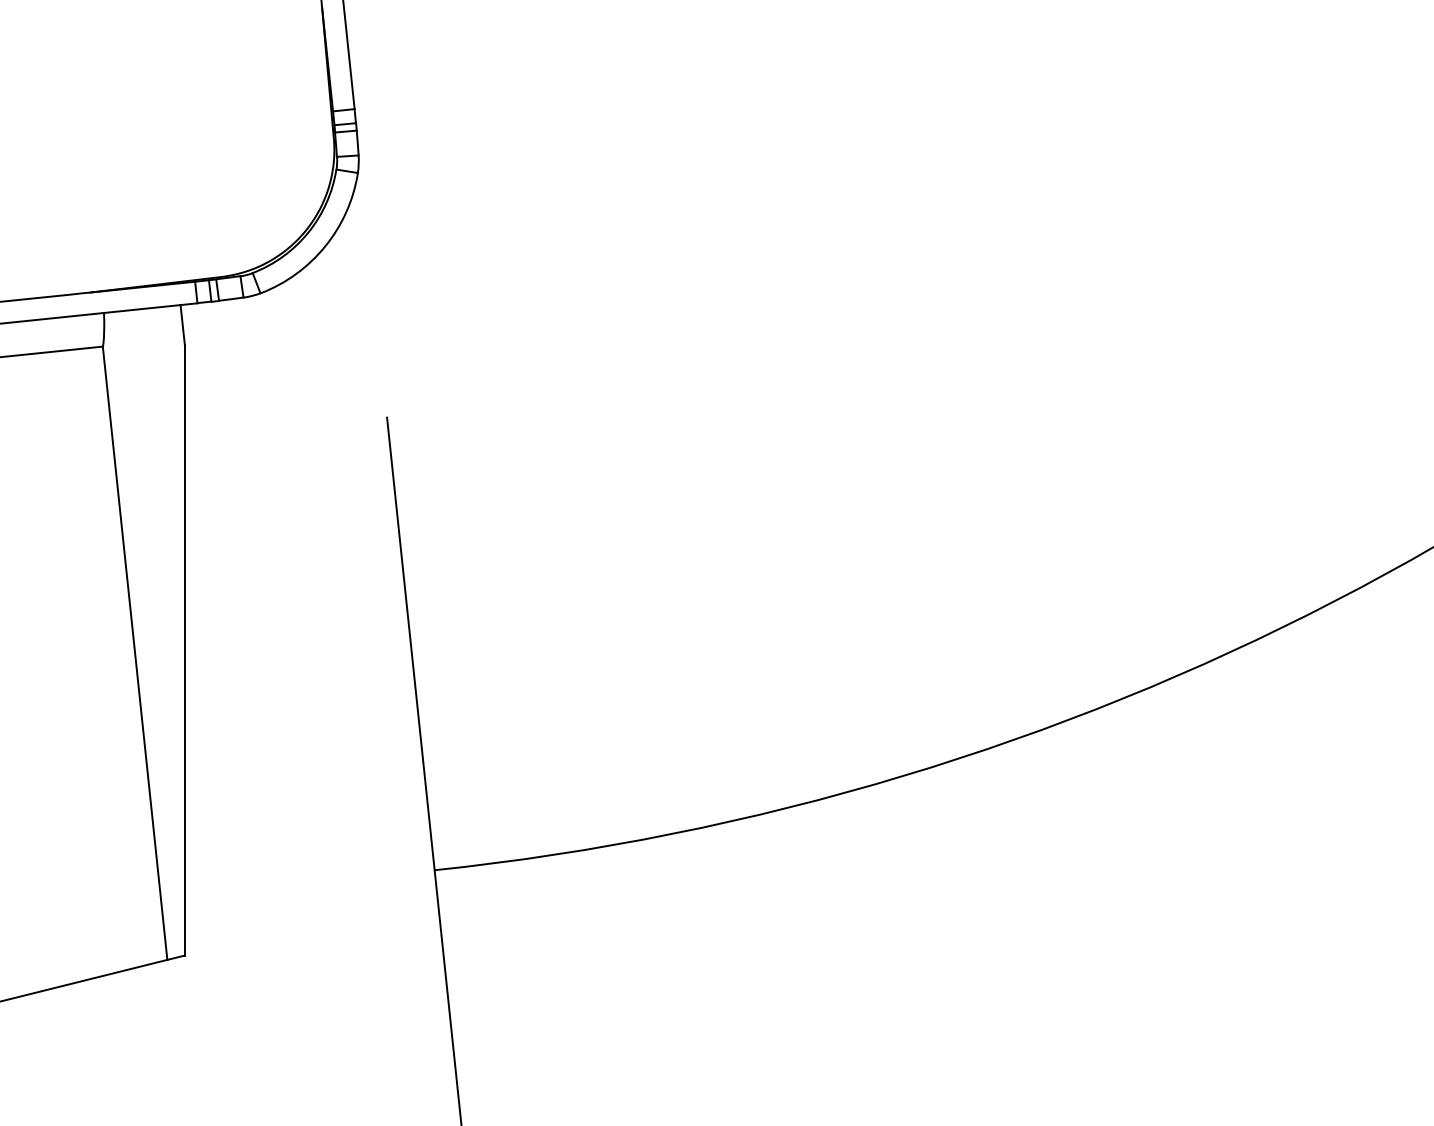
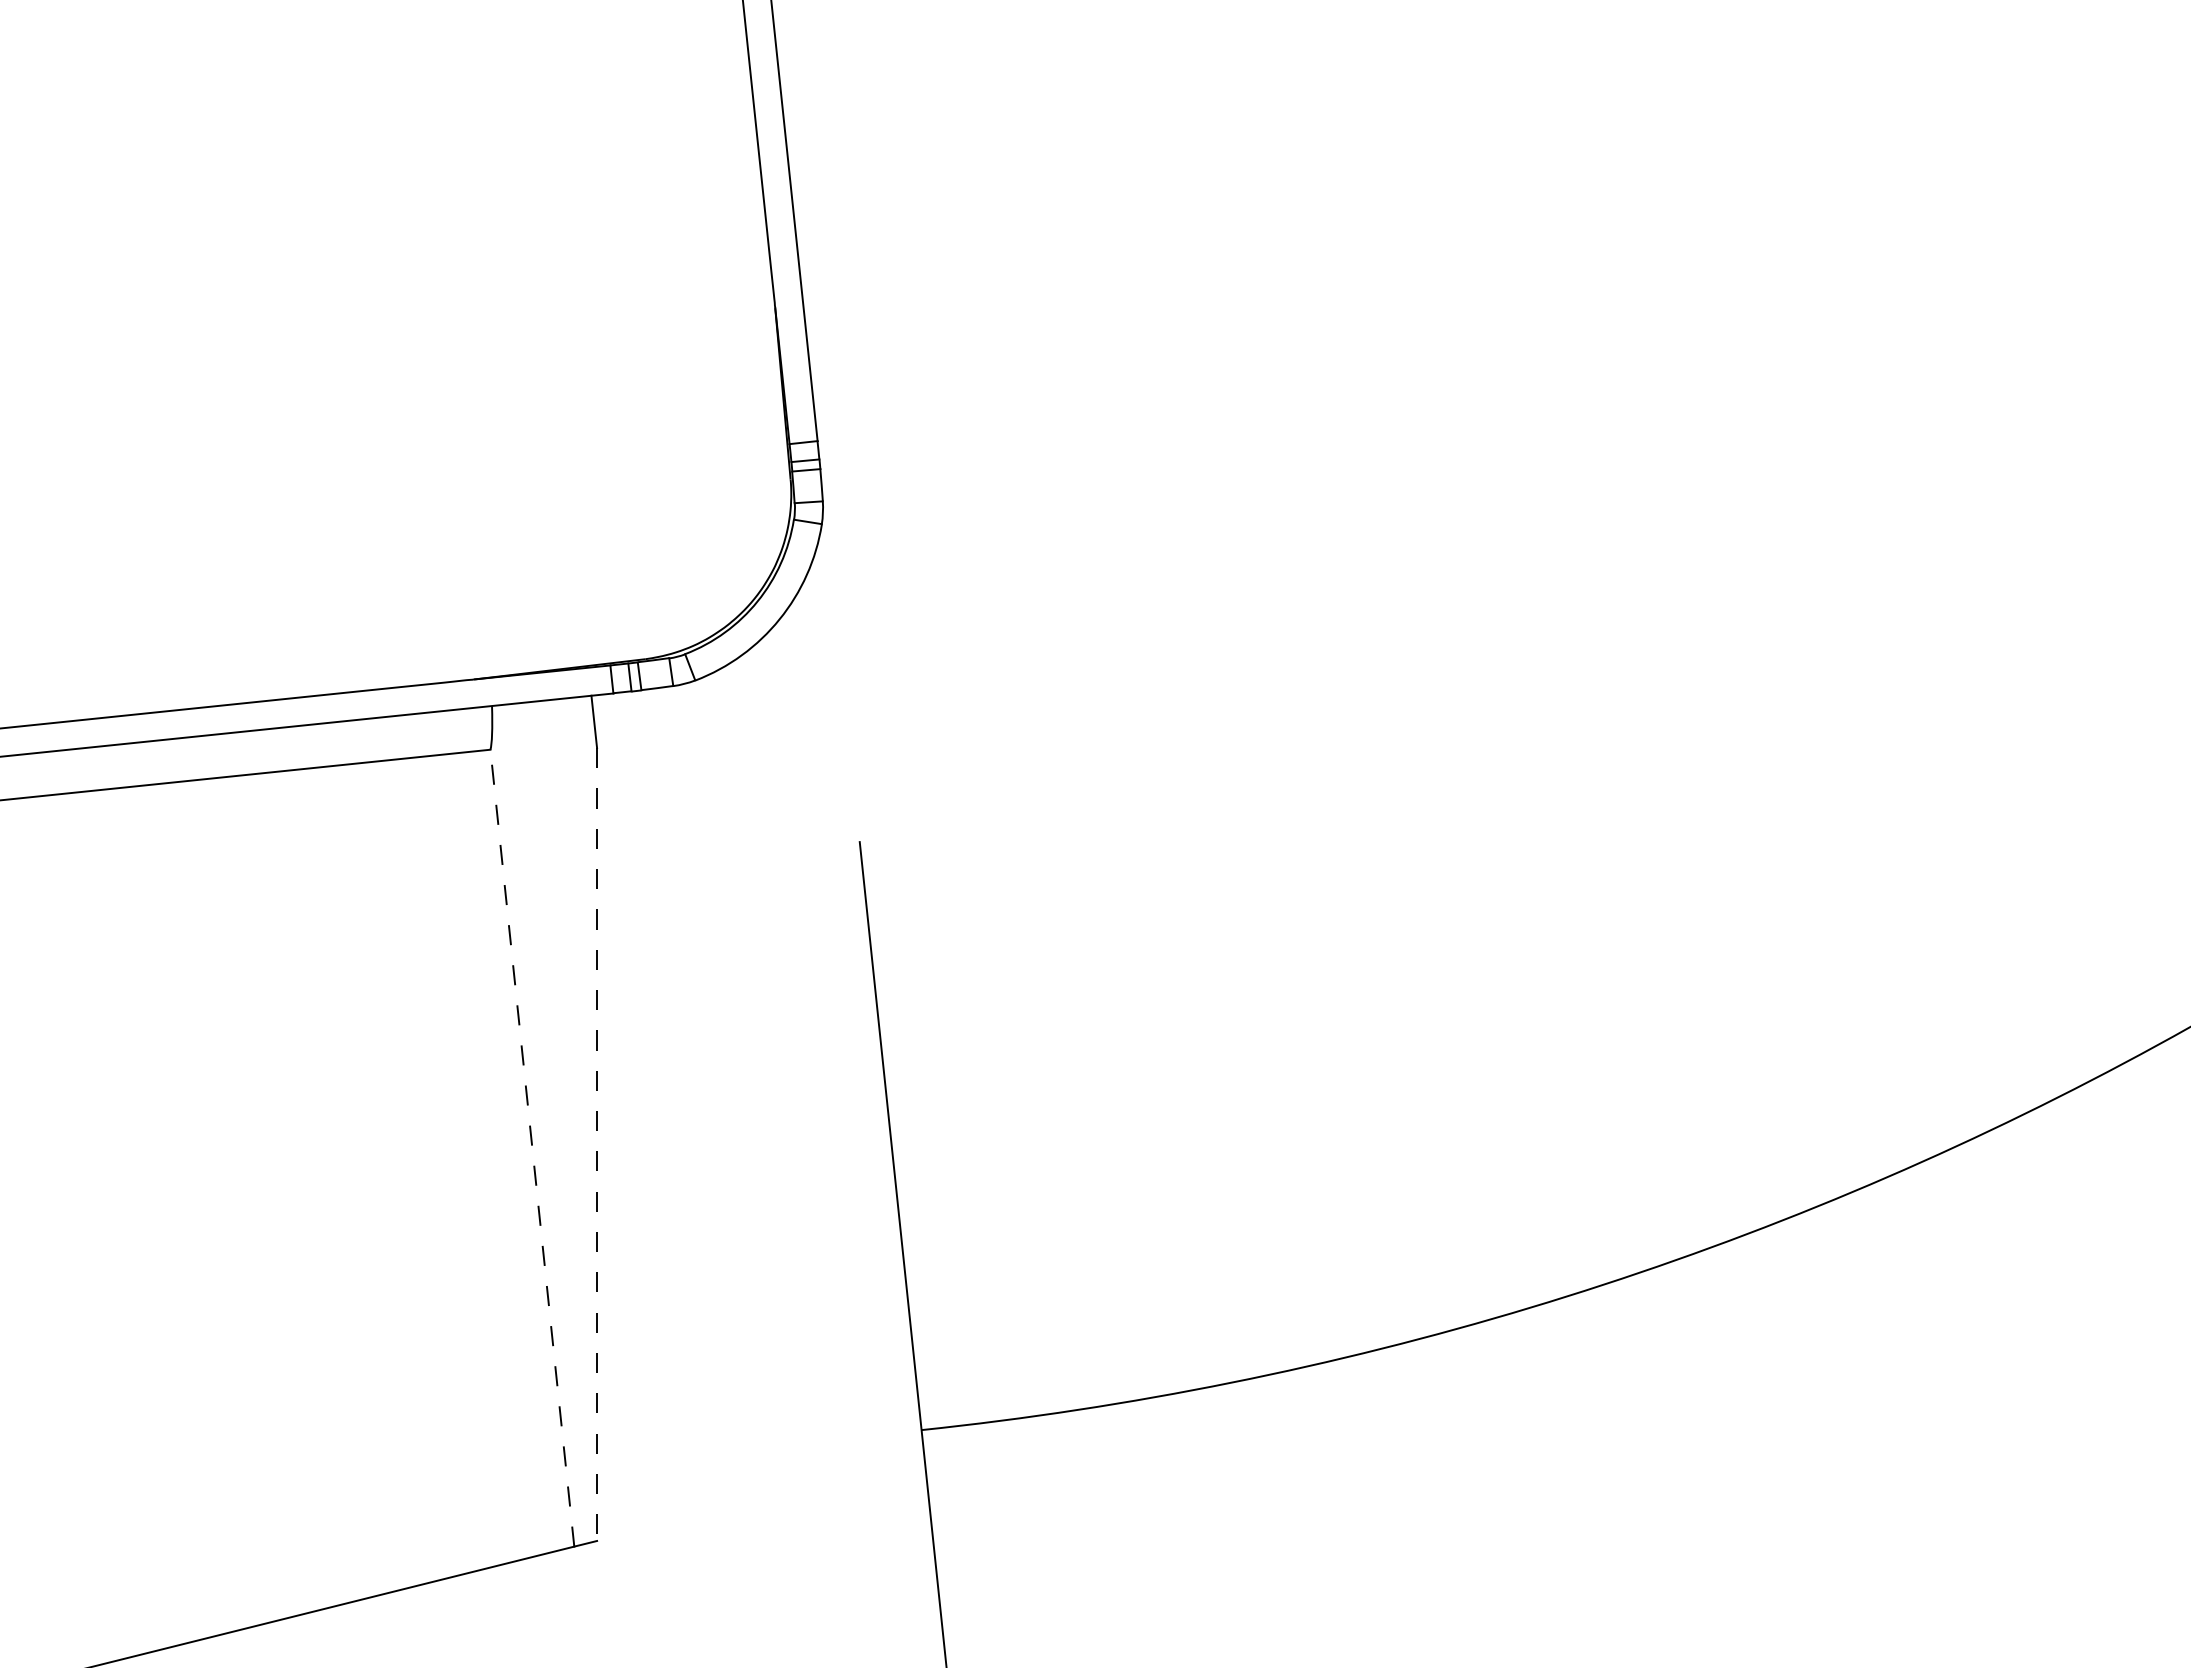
line: (185, 651) -> (597, 1145), solid -> dashed
line: (135, 653) -> (532, 1148), solid -> dashed

